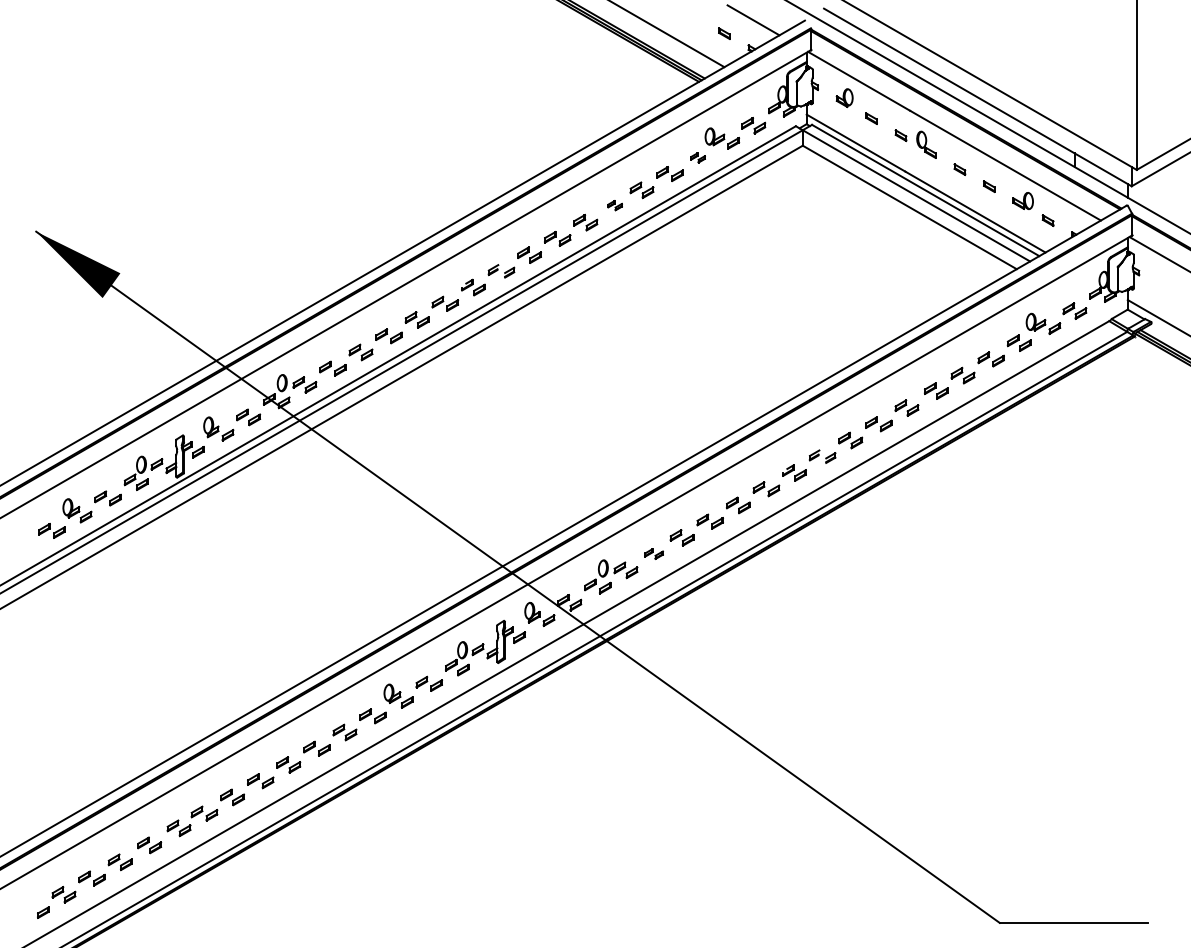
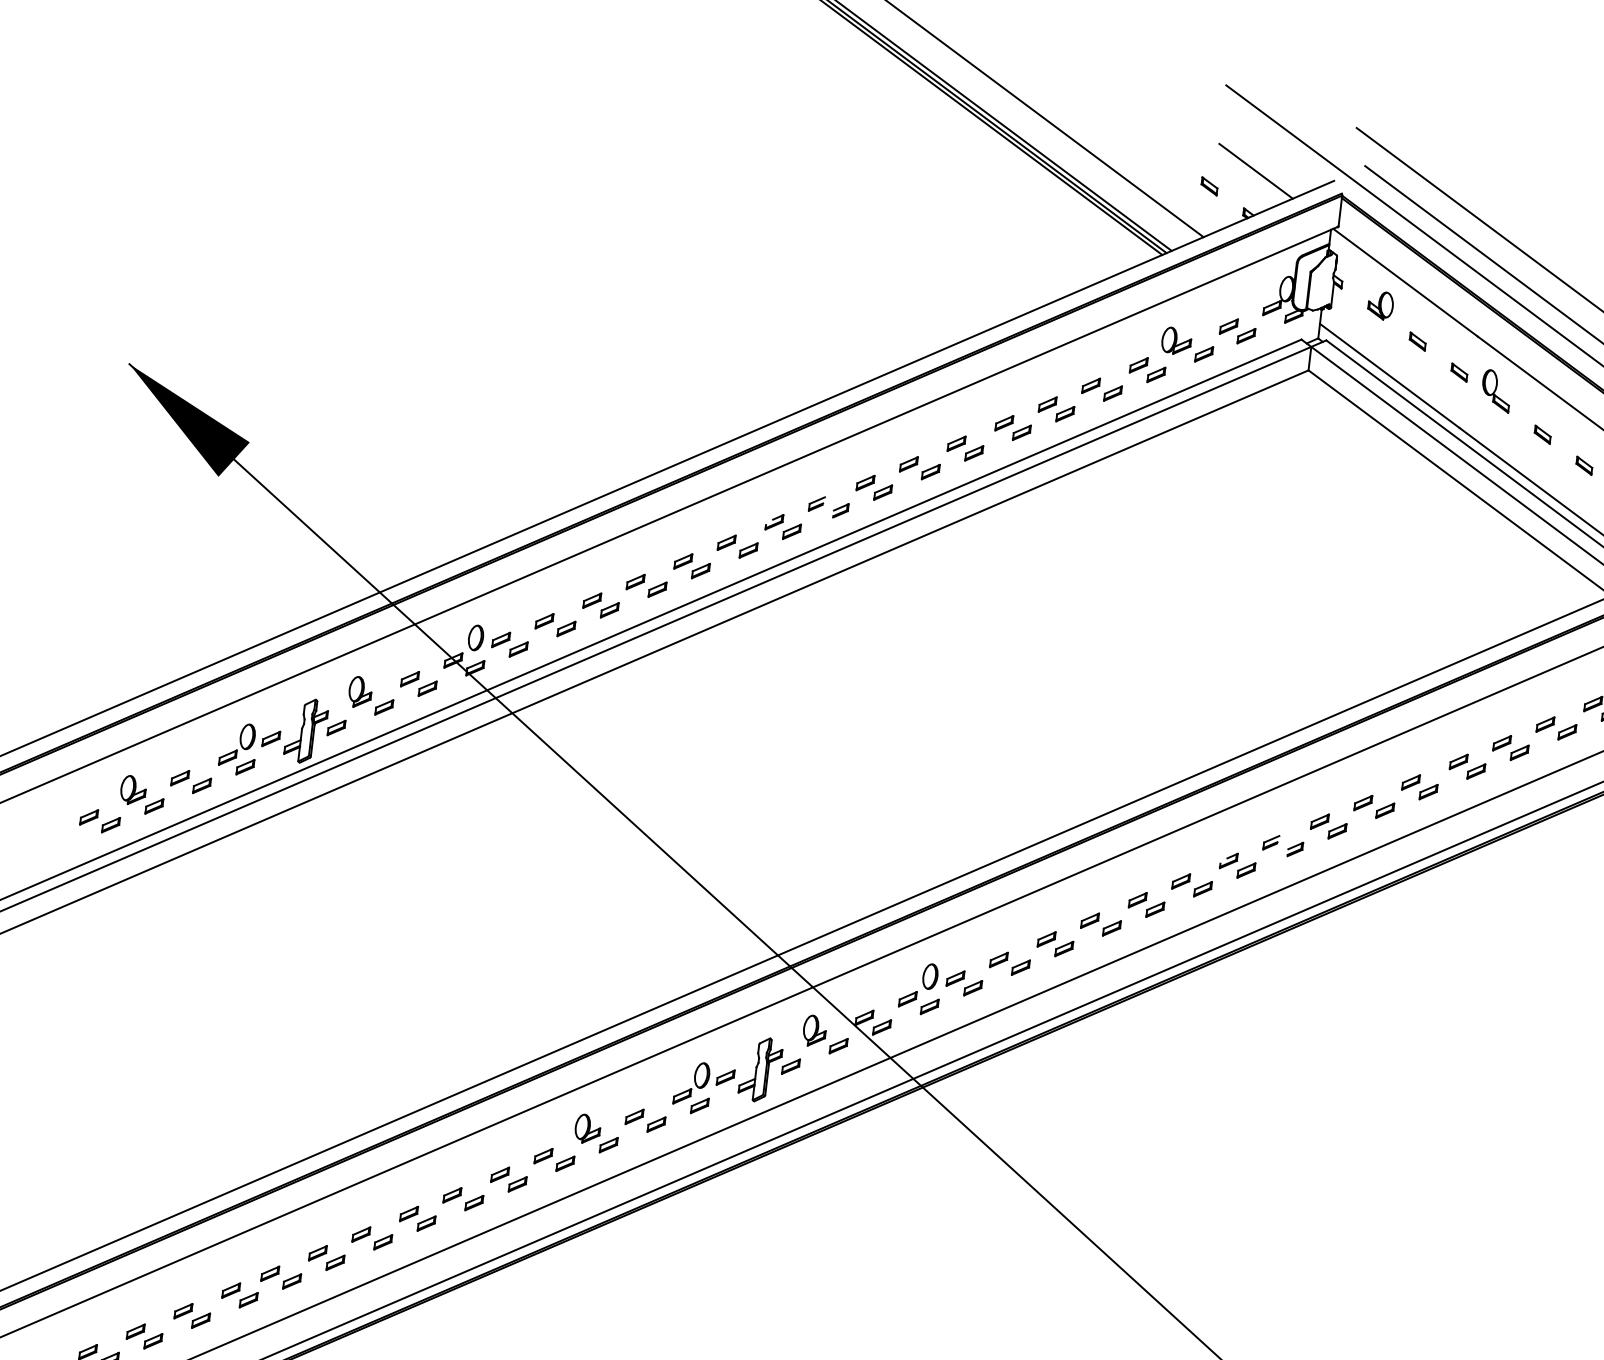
part: (697, 157) -> (1146, 369), size x1.67
part: (614, 205) -> (1012, 427), size x1.67
part: (653, 553) -> (1009, 962), size x1.43

